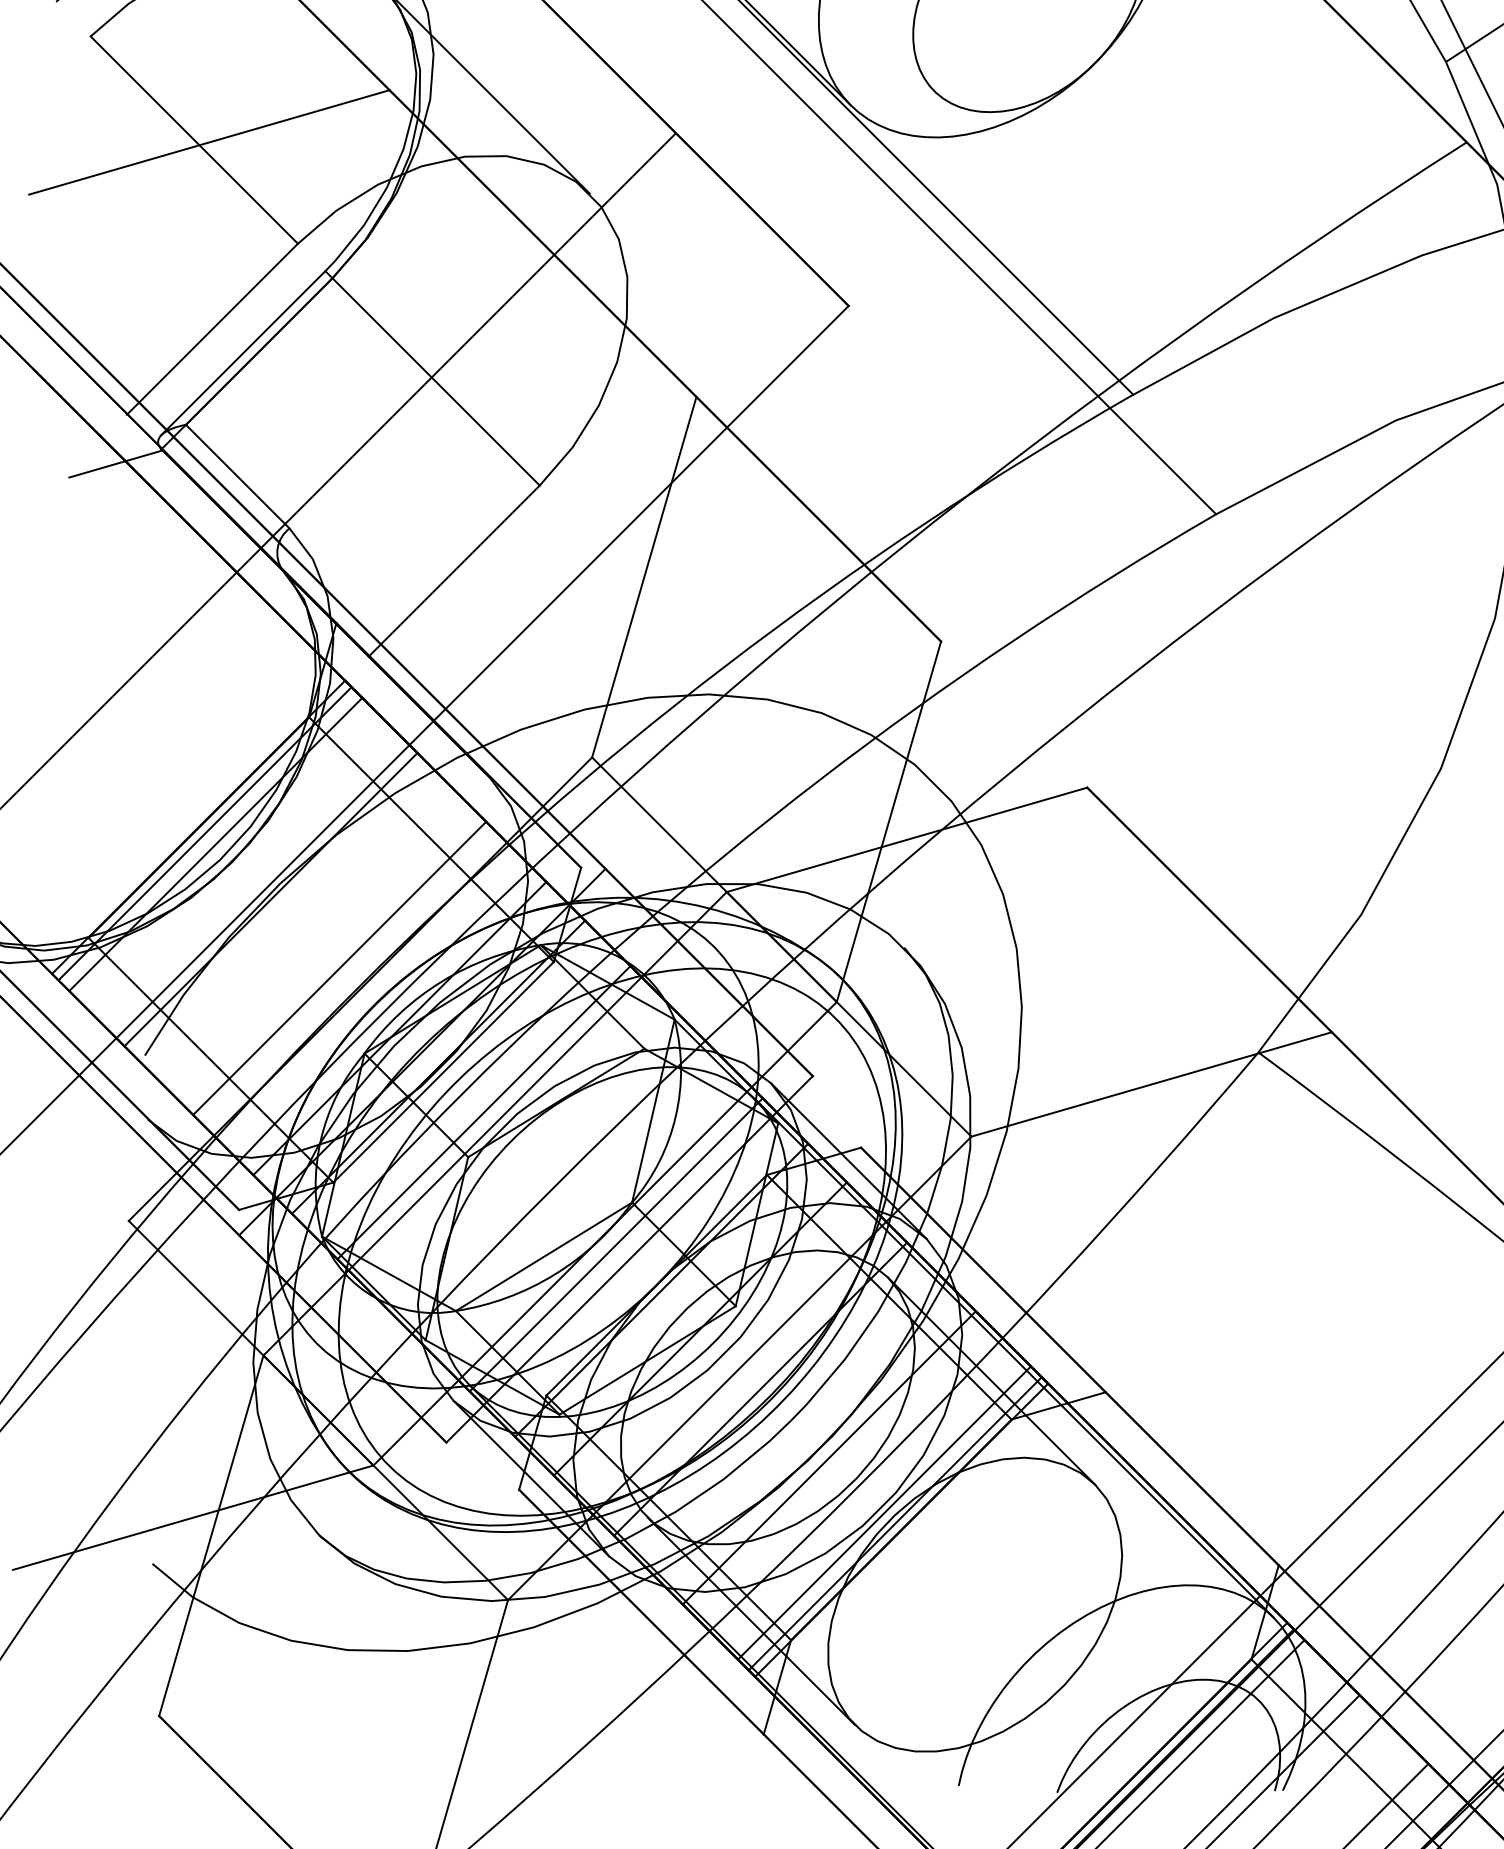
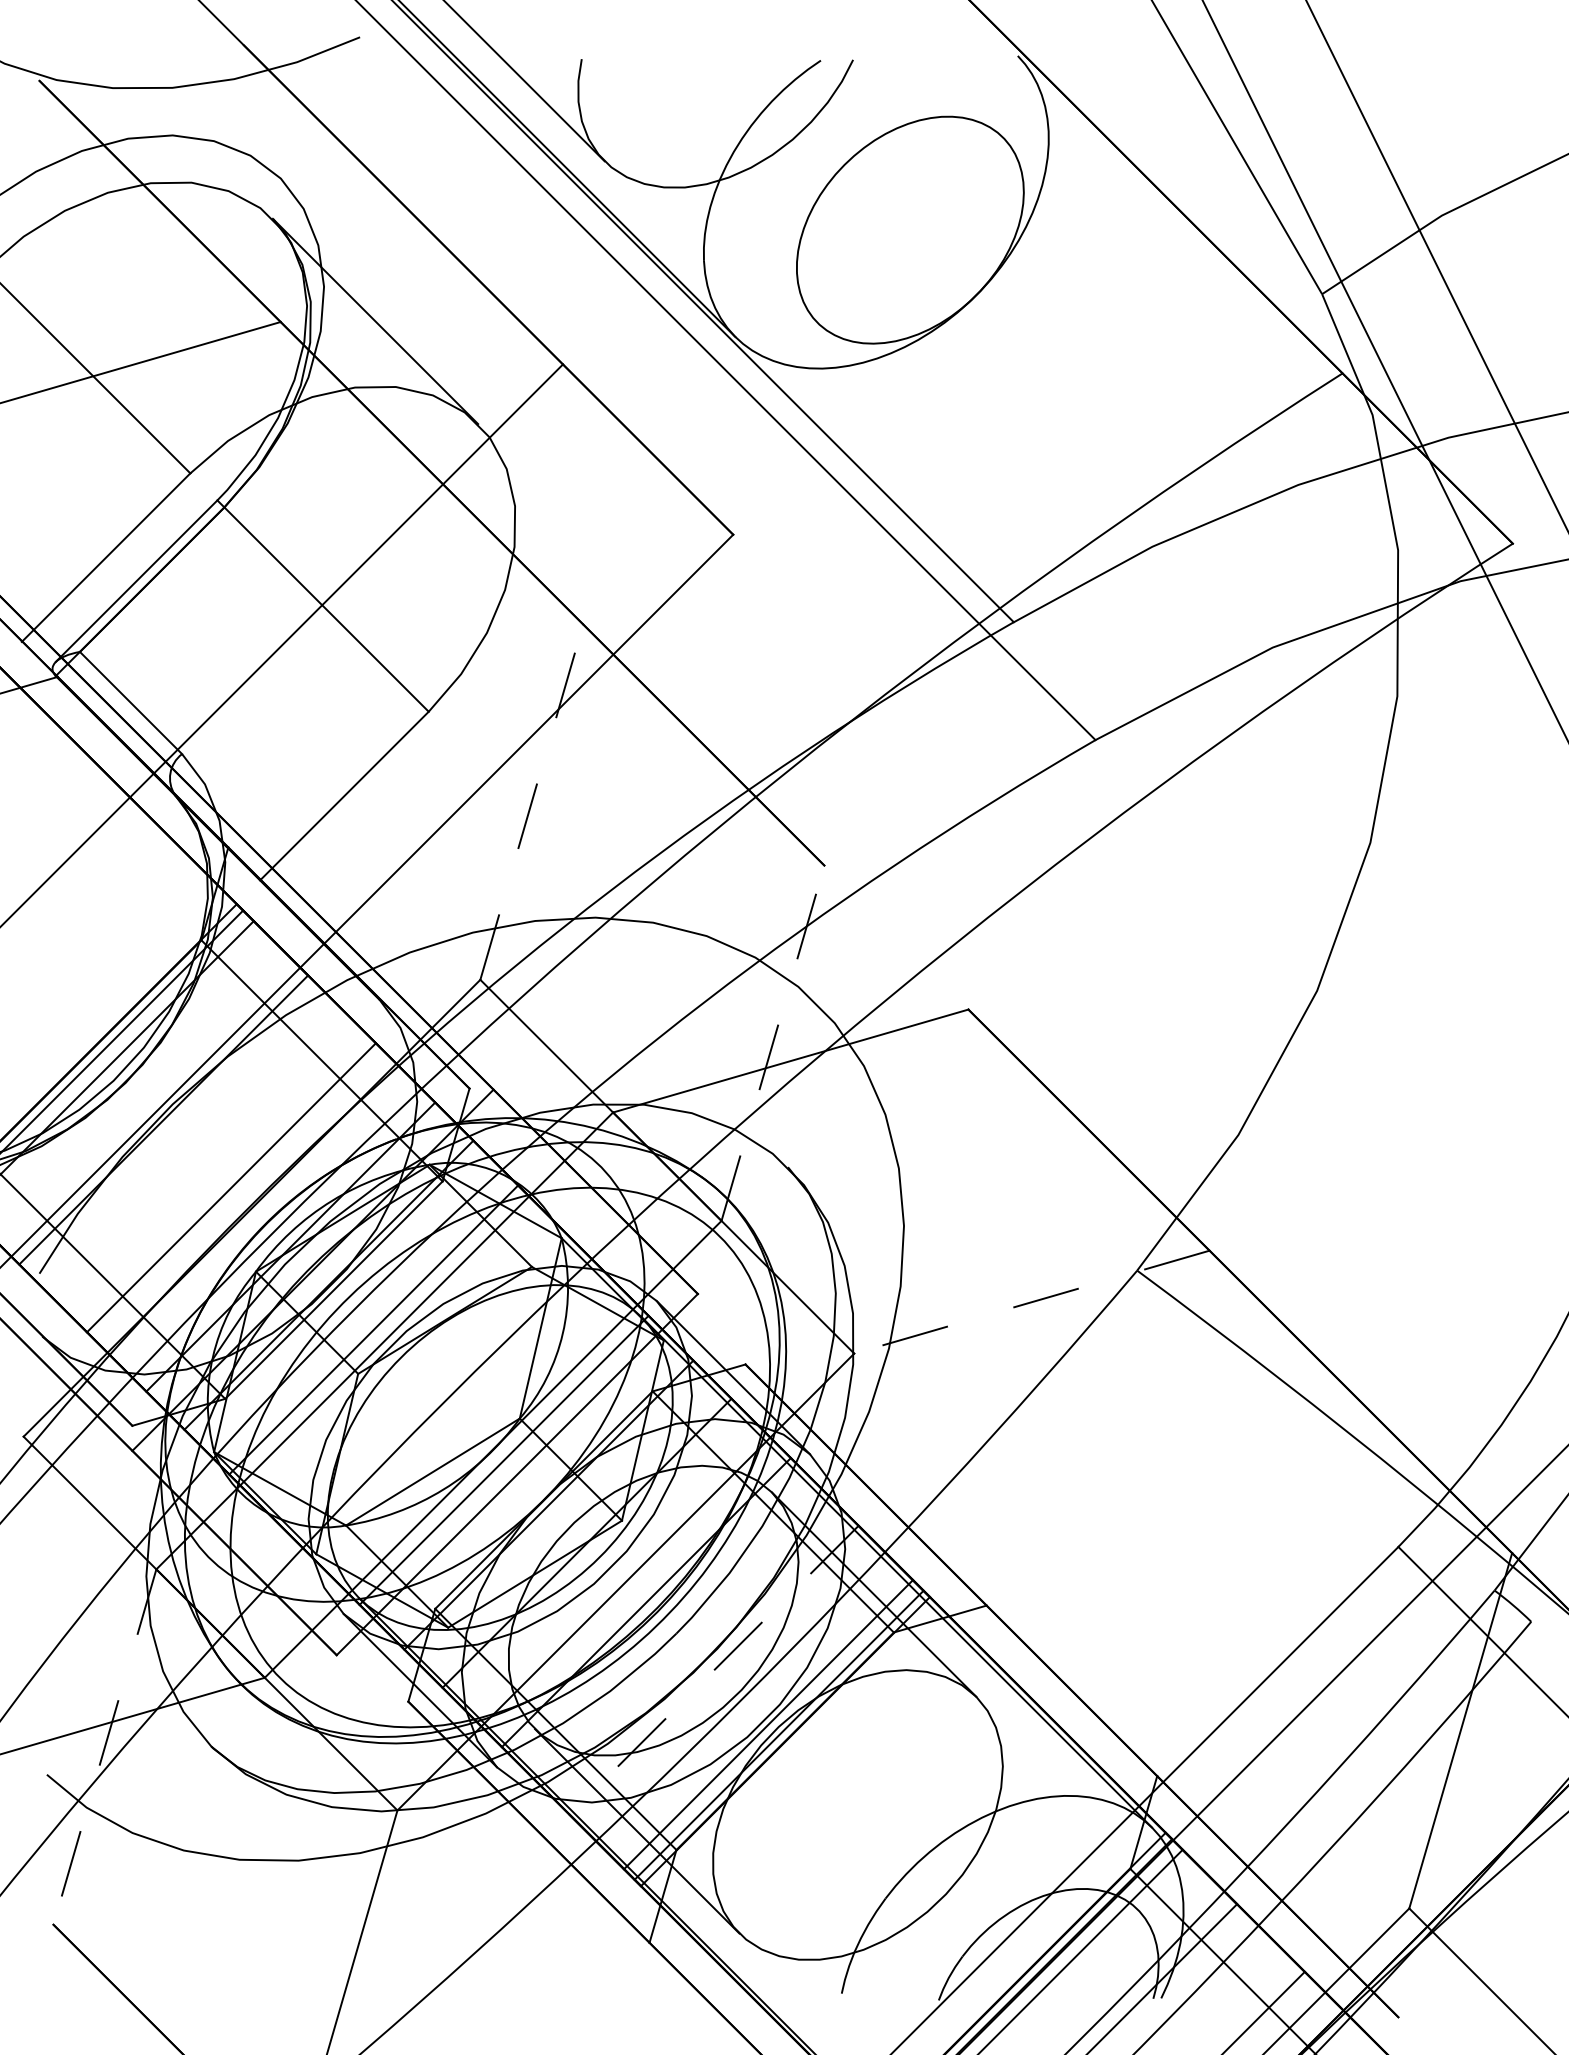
line: (644, 577) -> (531, 802), solid -> dashed
line: (888, 822) -> (772, 1043), solid -> dashed
line: (1151, 1084) -> (1031, 1302), solid -> dashed
line: (828, 1458) -> (713, 1670), solid -> dashed
line: (210, 1536) -> (104, 1747), solid -> dashed

